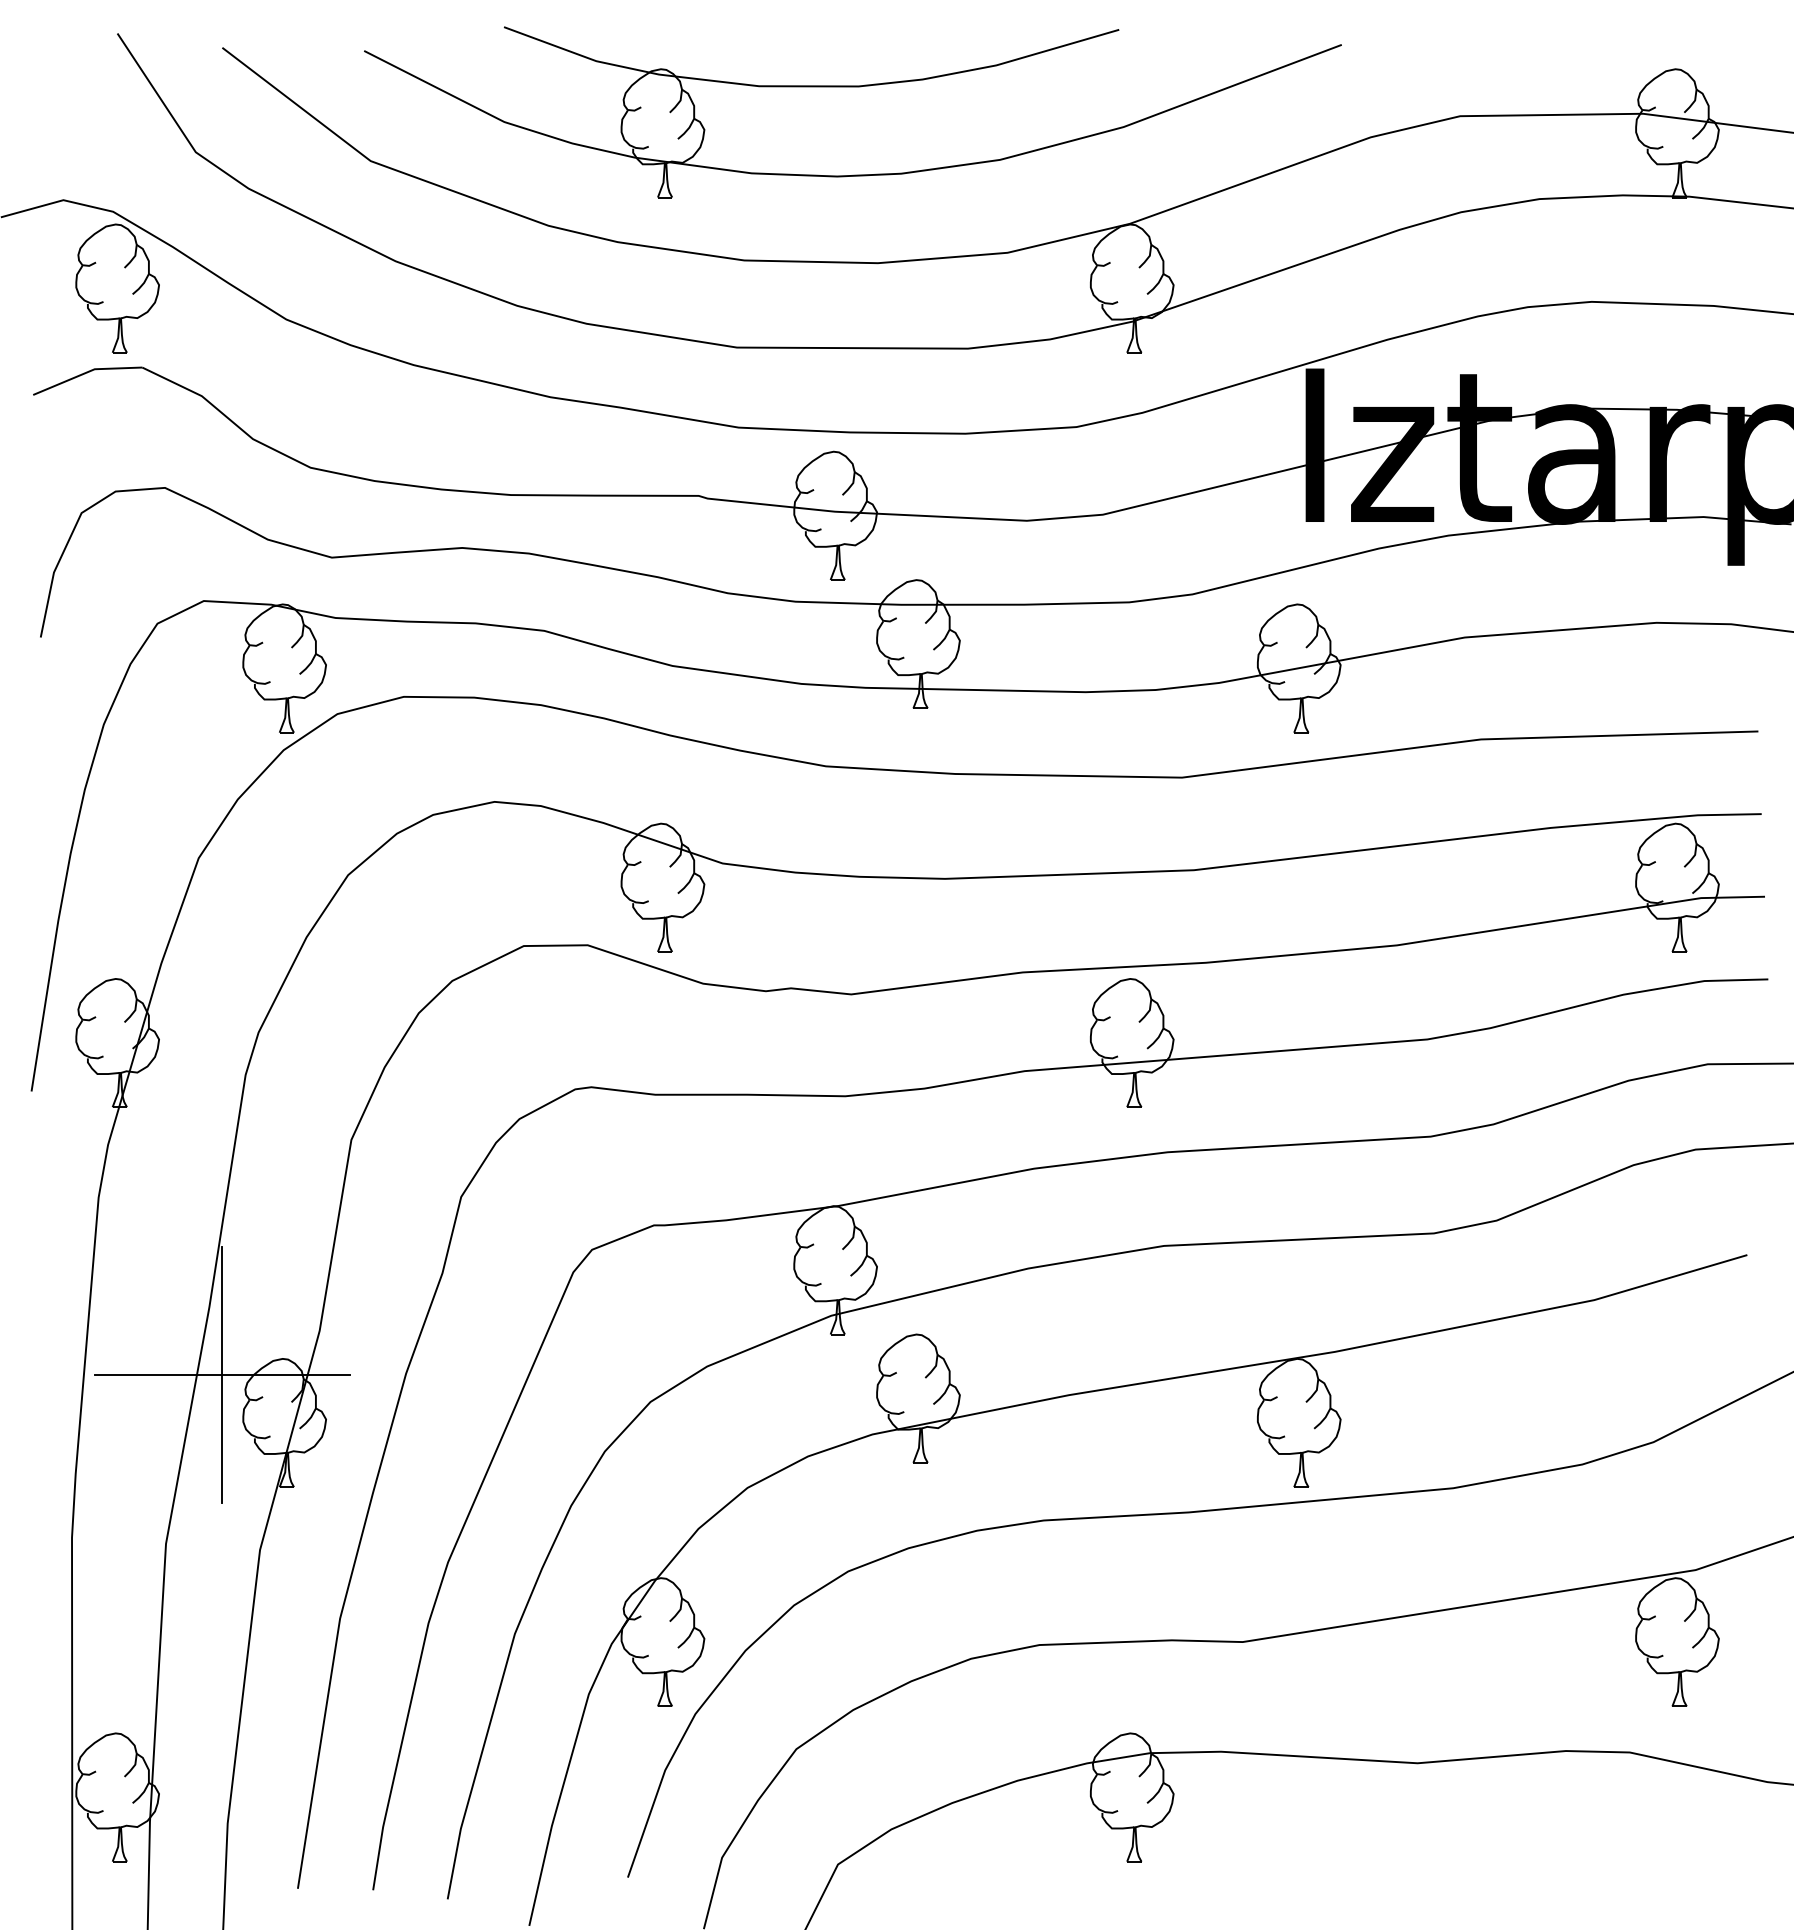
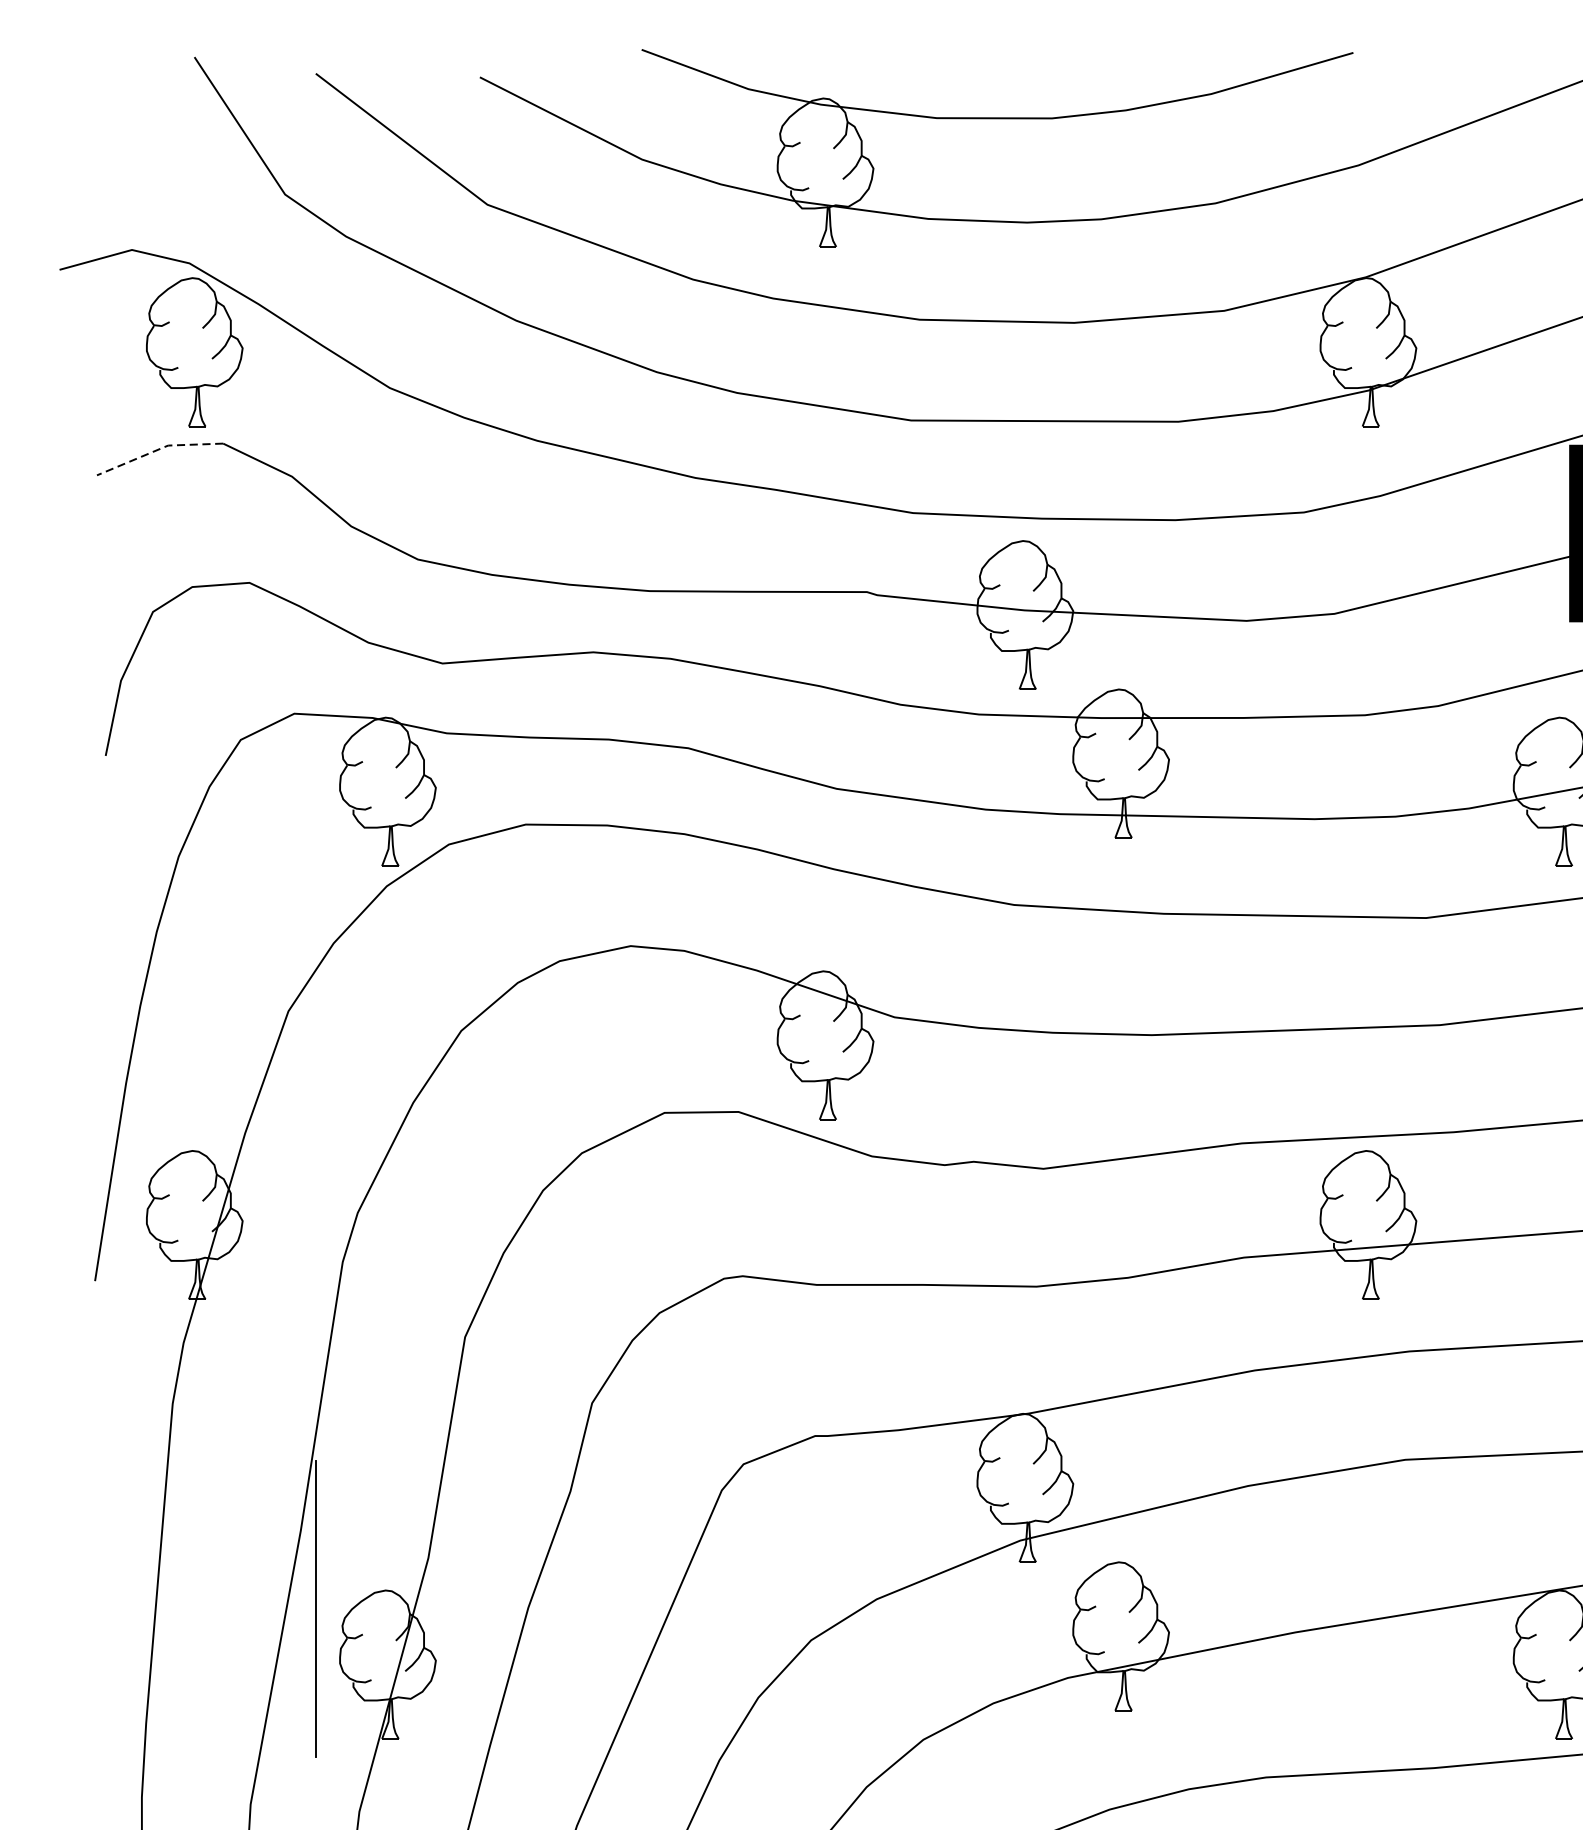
line: (86, 372) -> (158, 449), solid -> dashed
line: (222, 1375) -> (315, 1609), removed

